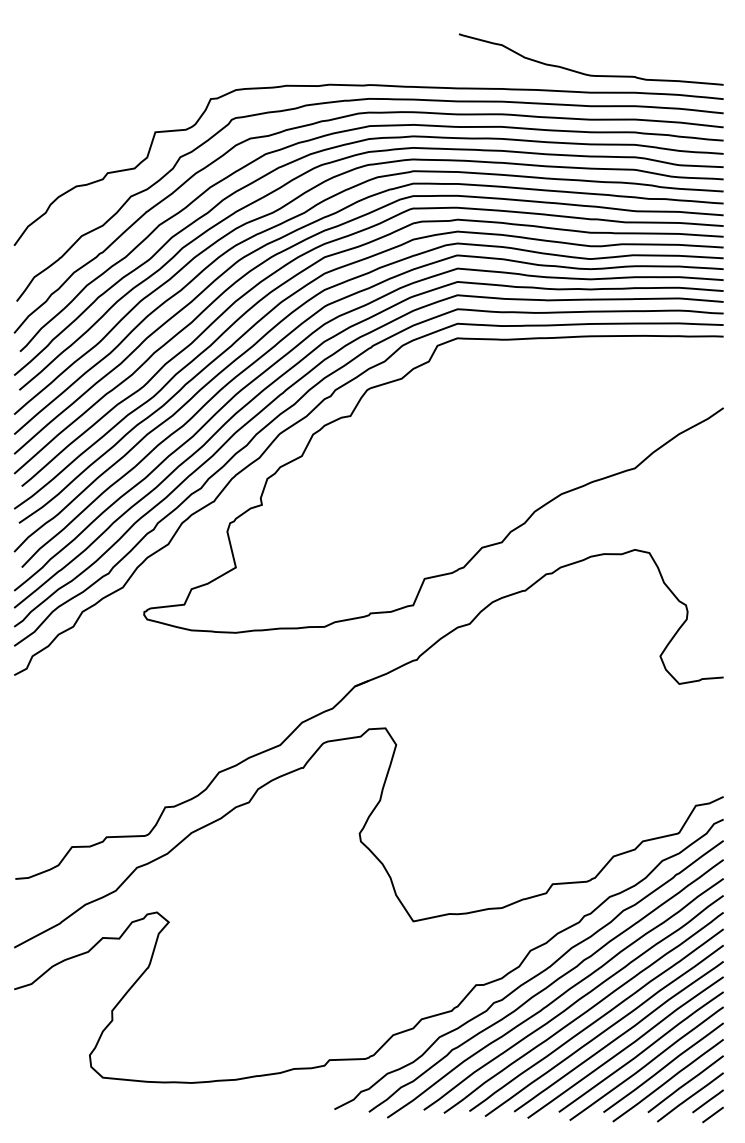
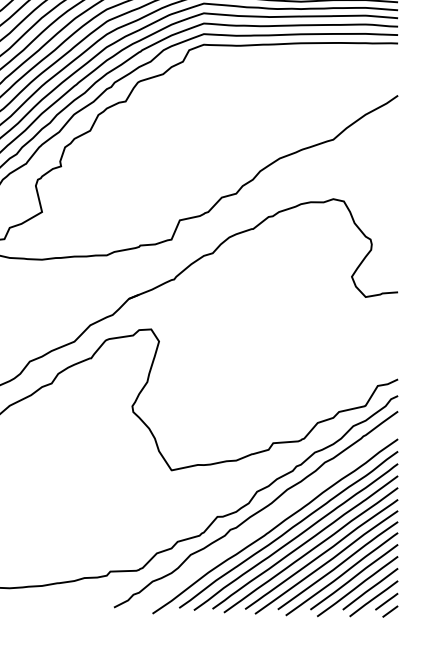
curve: (546, 986) -> (268, 517), removed

